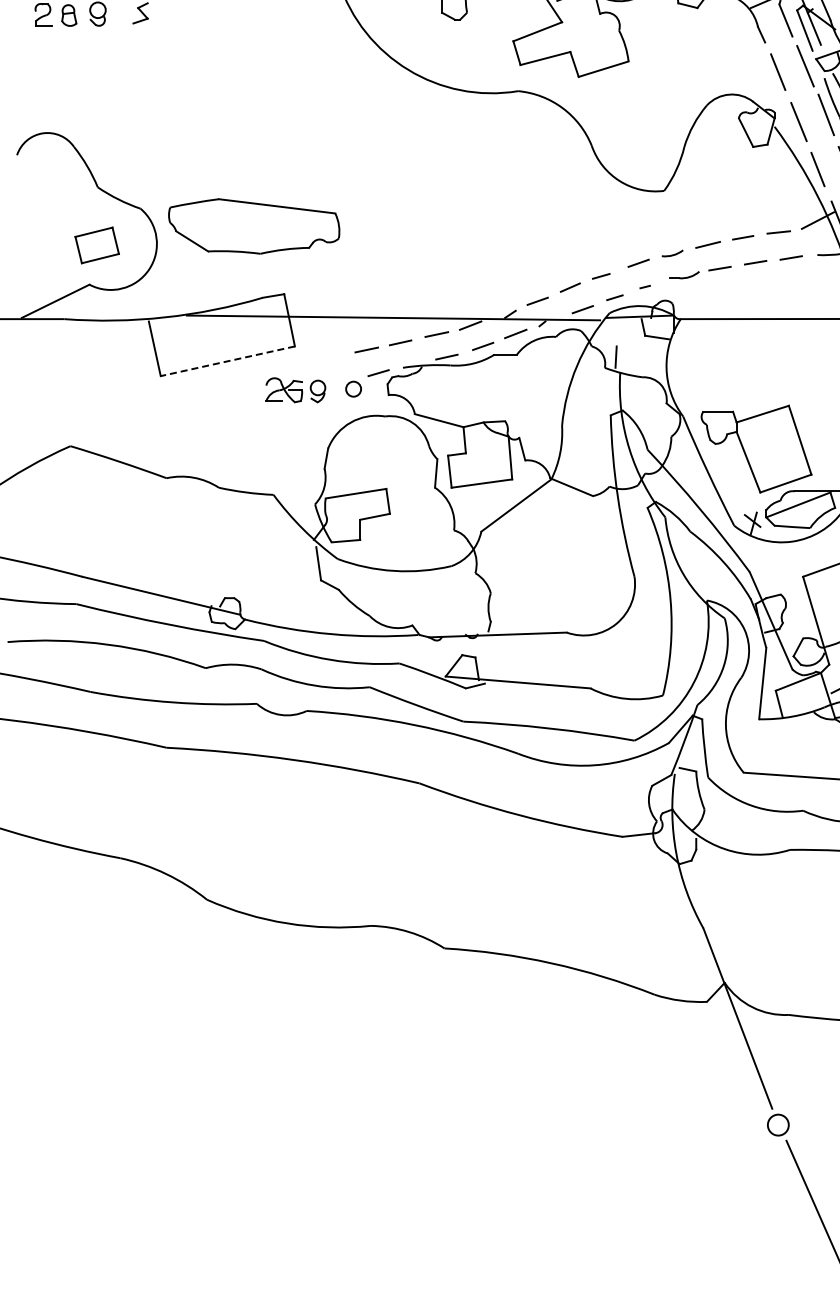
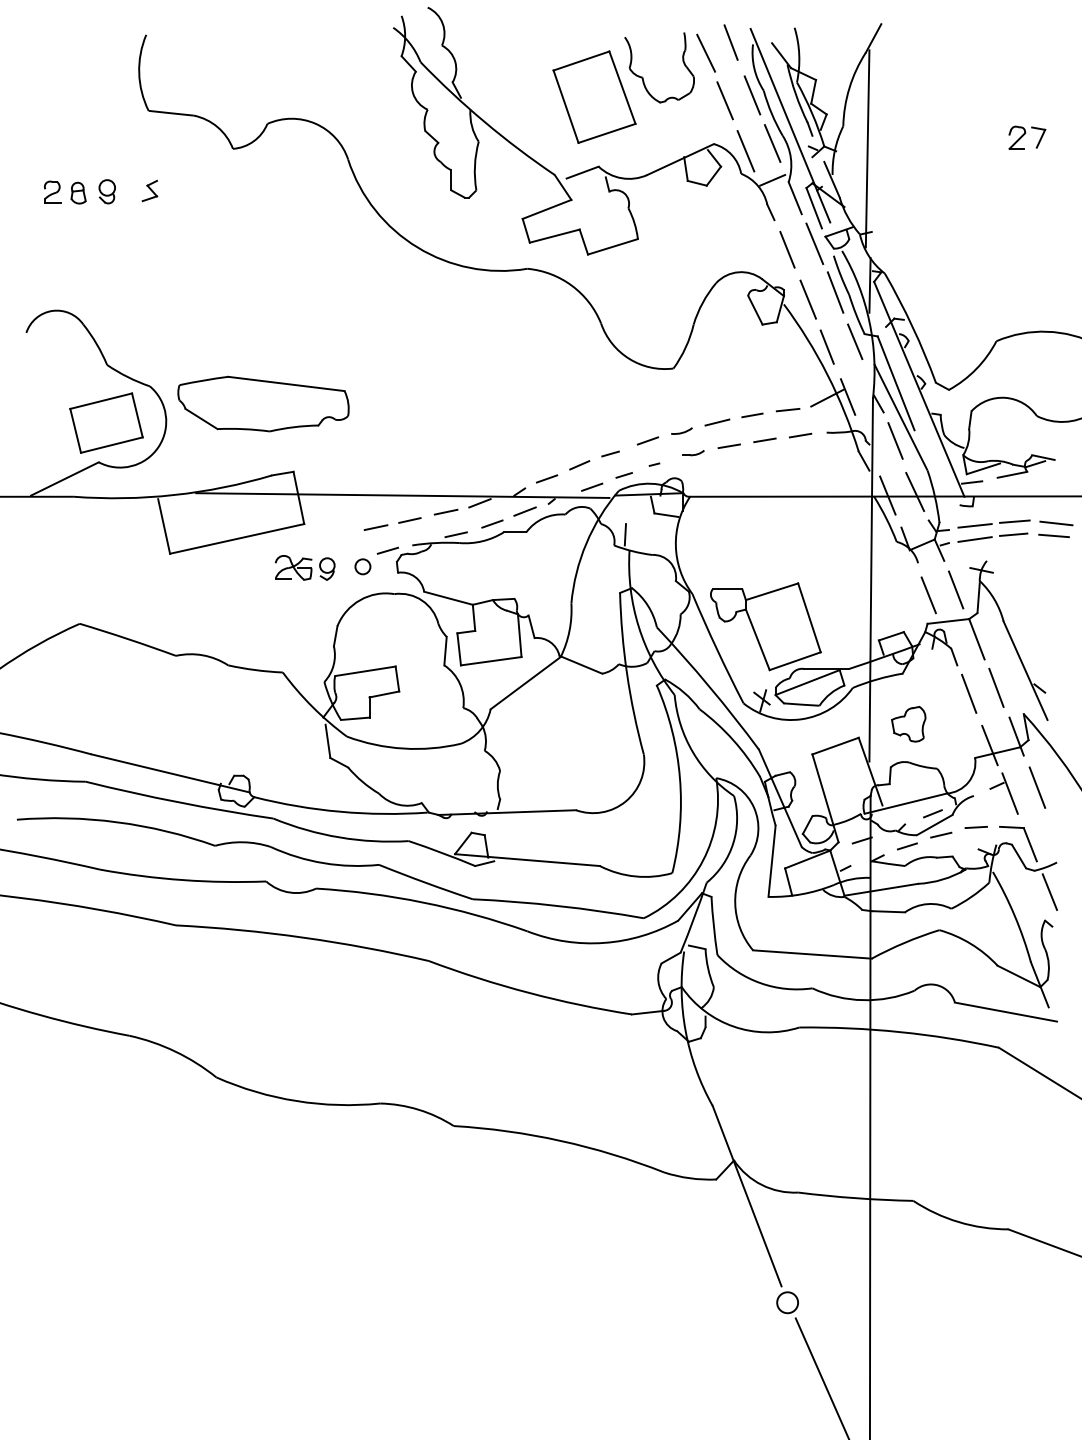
part: (97, 244) -> (106, 422), size x1.67
part: (684, 275) -> (693, 453), size x0.71
line: (228, 360) -> (237, 538), dashed -> solid

